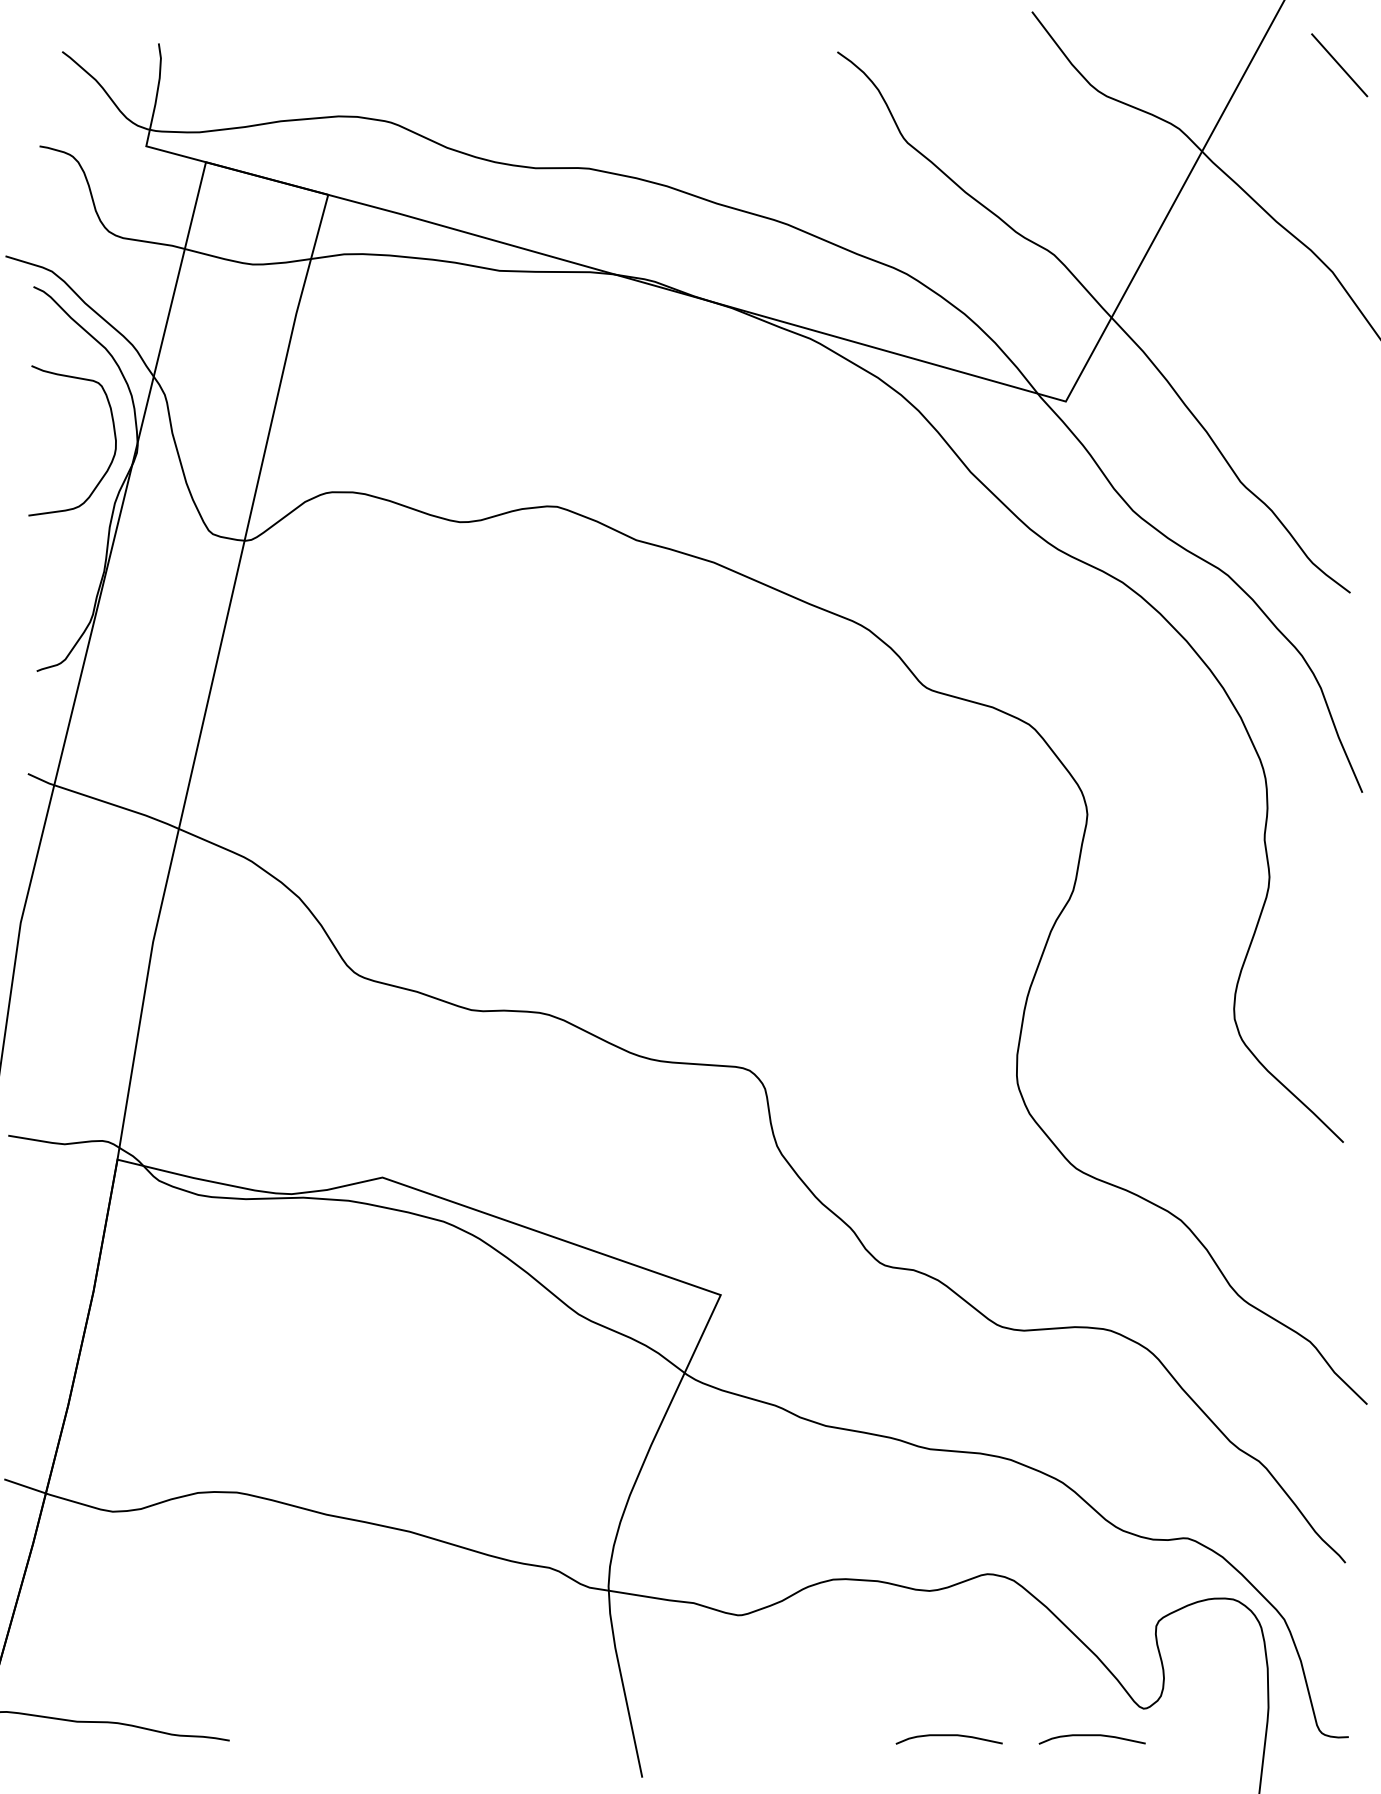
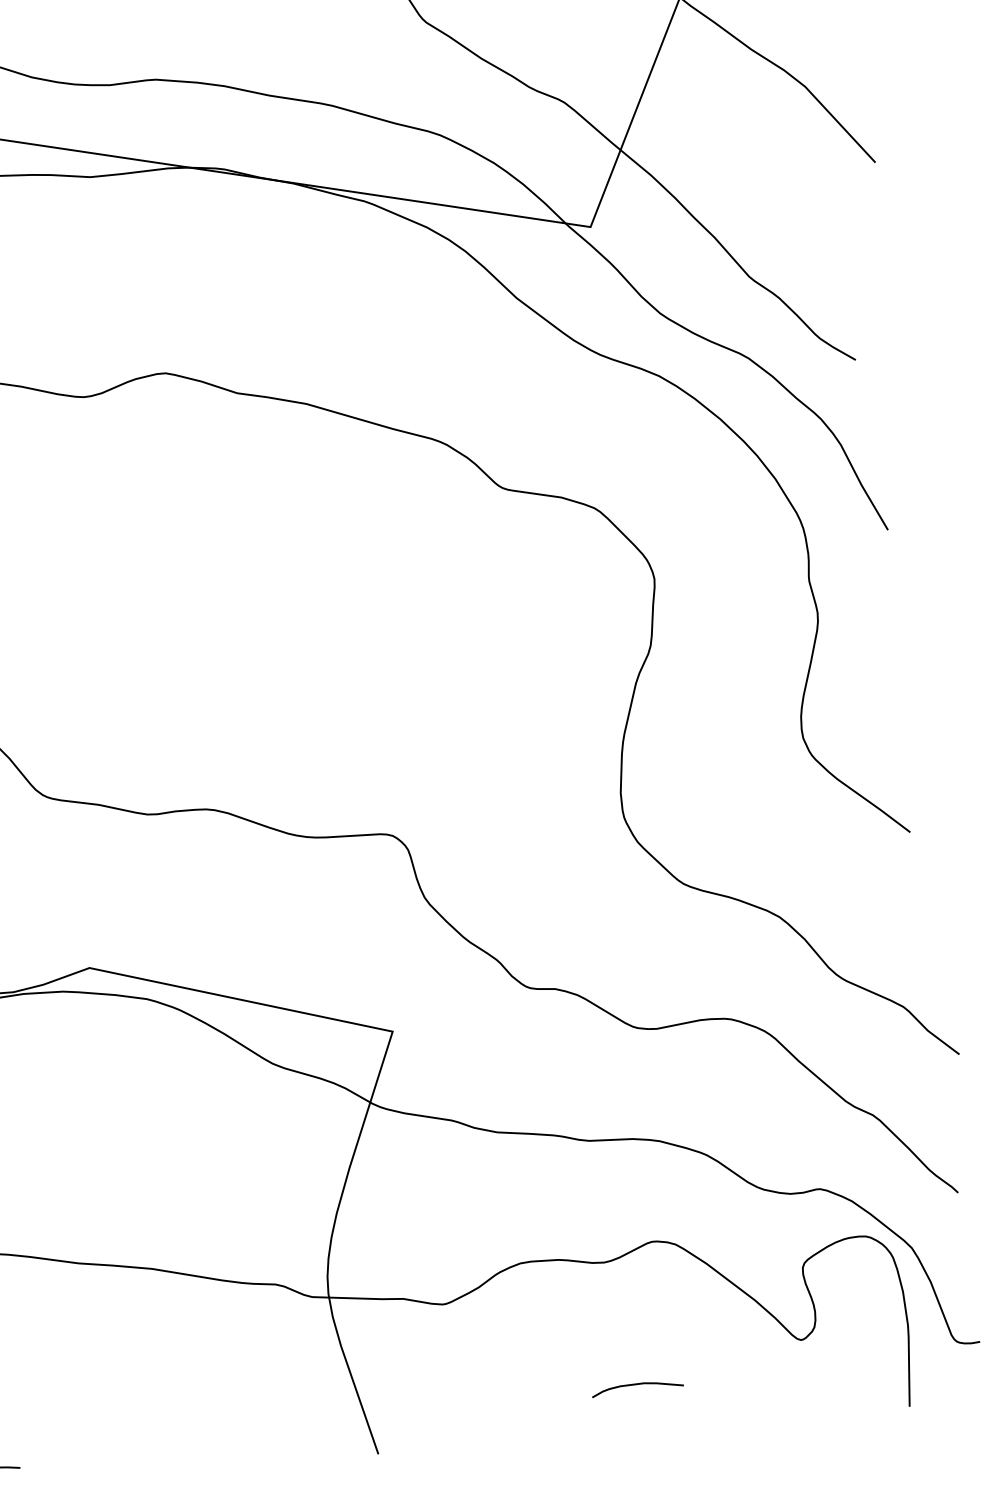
curve: (1091, 1736) -> (759, 1369), removed

